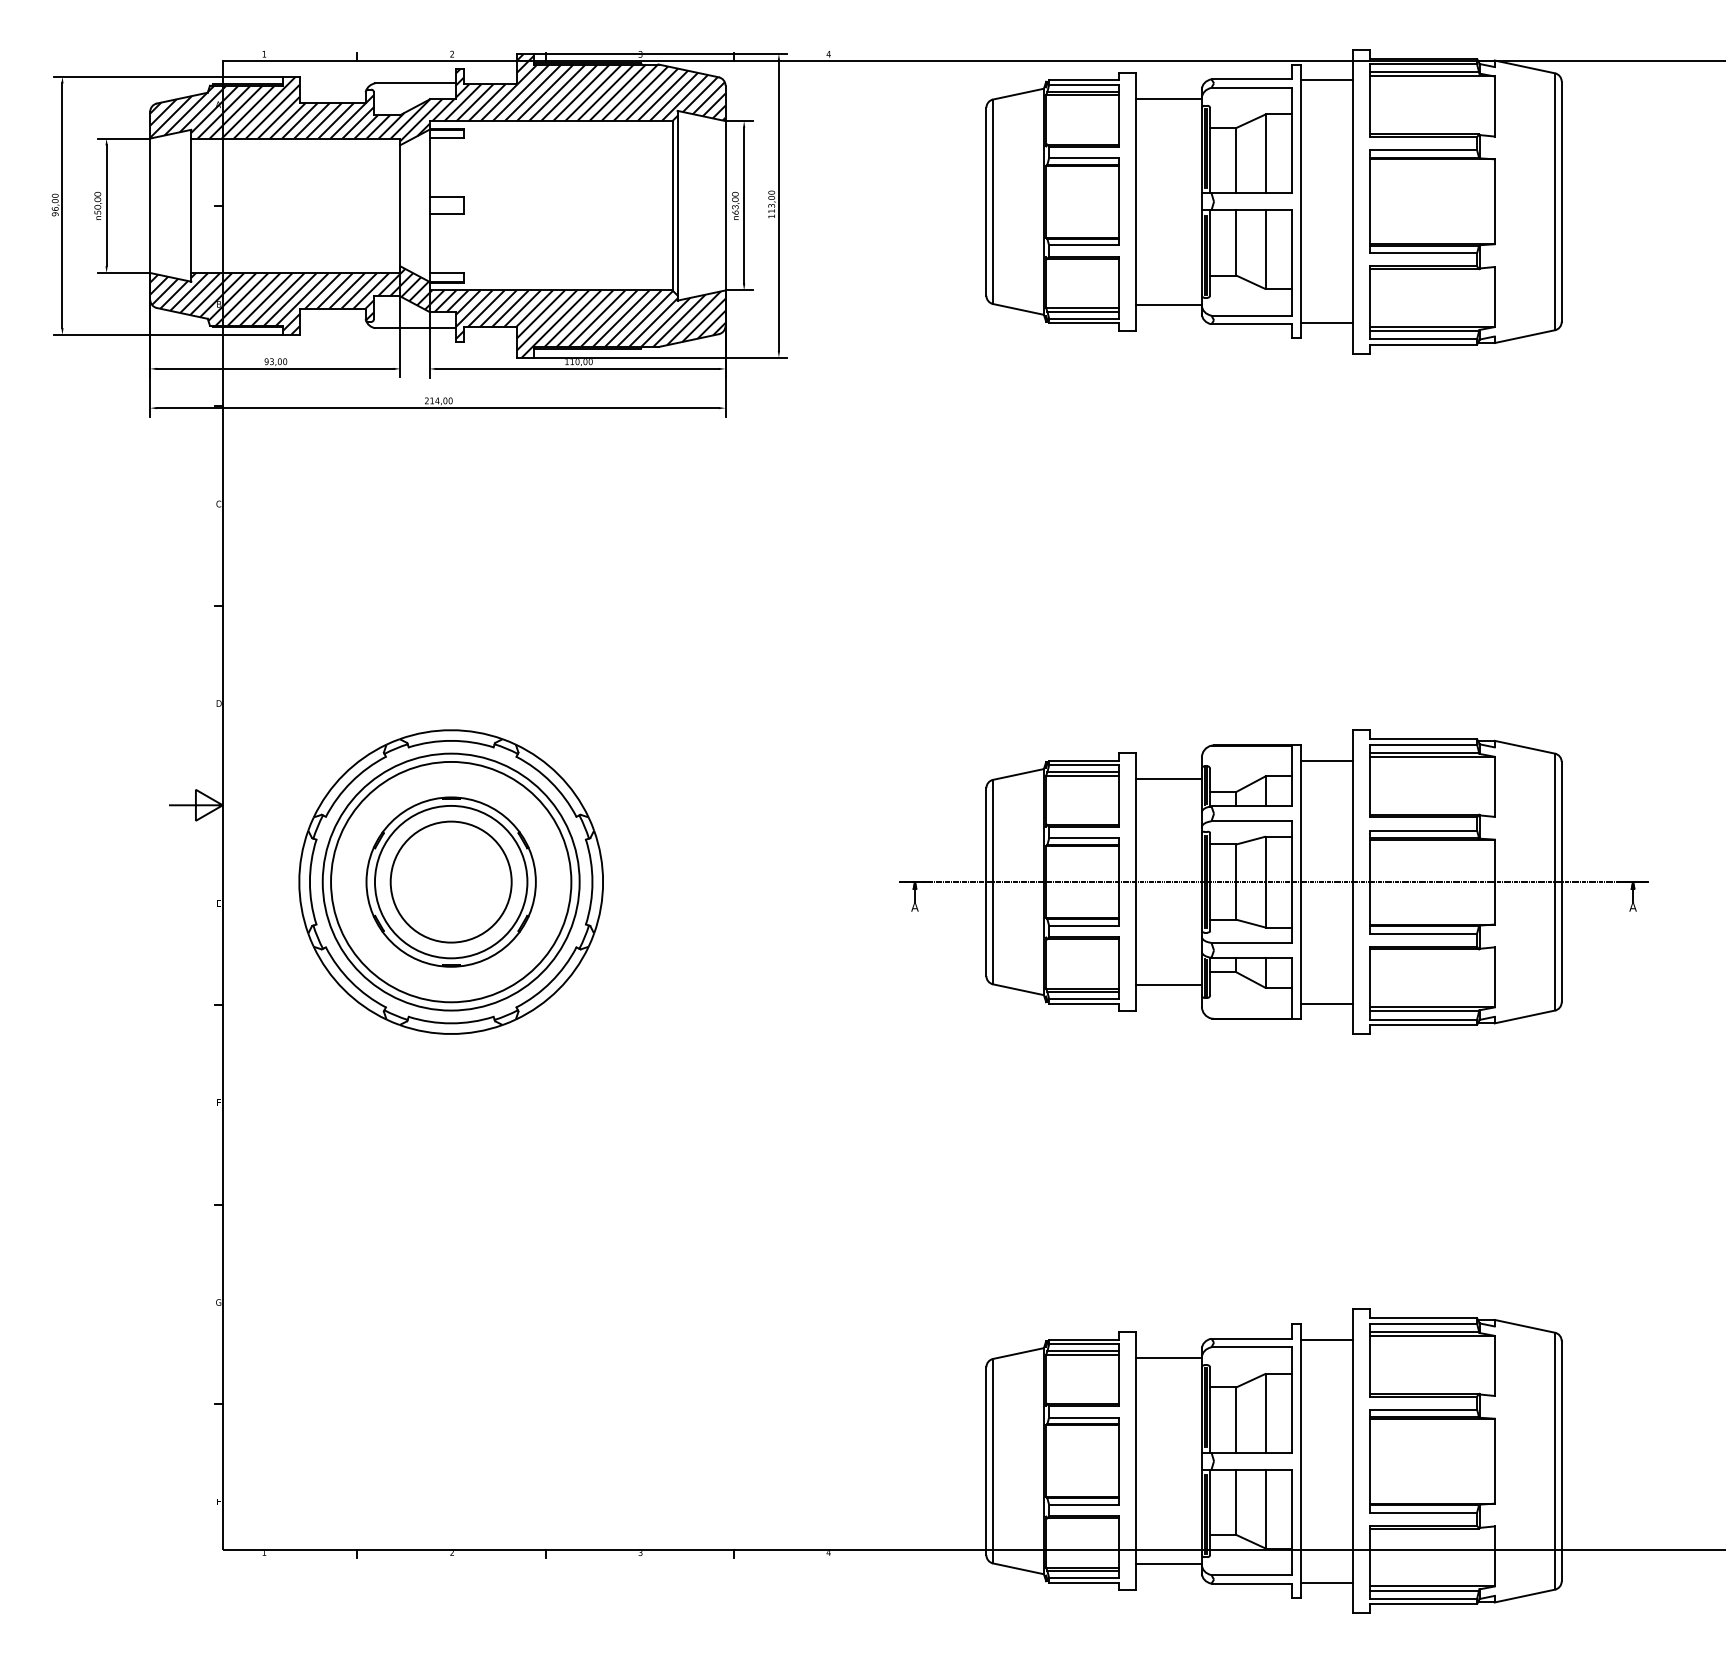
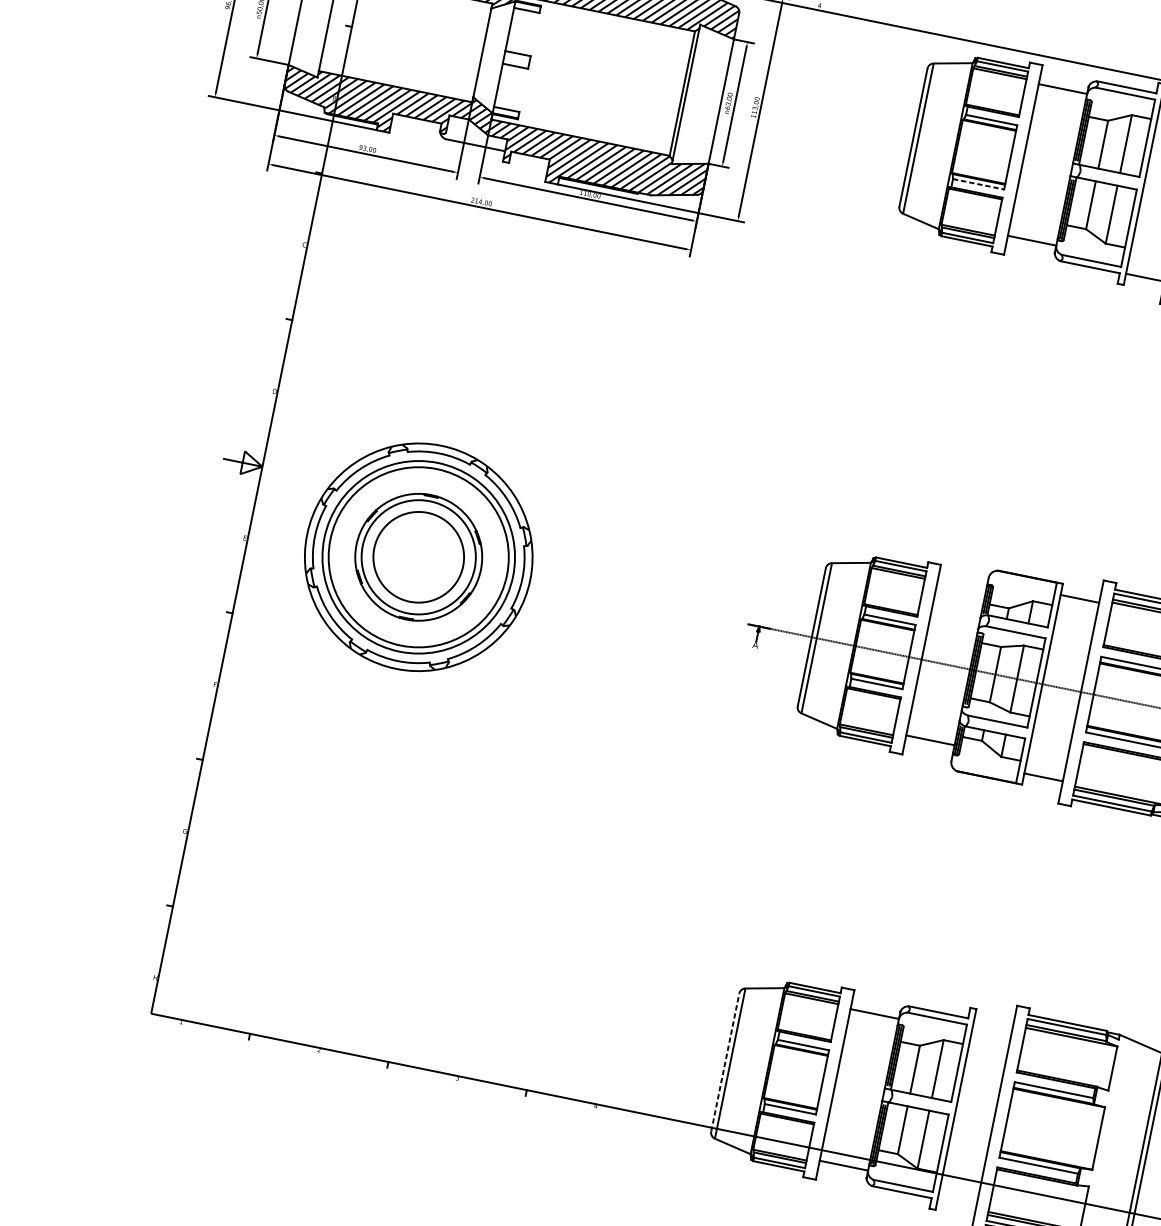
line: (1083, 245) -> (978, 184), solid -> dashed
line: (1168, 778) -> (961, 588), removed
line: (1326, 1339) -> (993, 1024), removed
line: (986, 1461) -> (725, 1062), solid -> dashed
line: (1326, 1582) -> (956, 1202), removed

